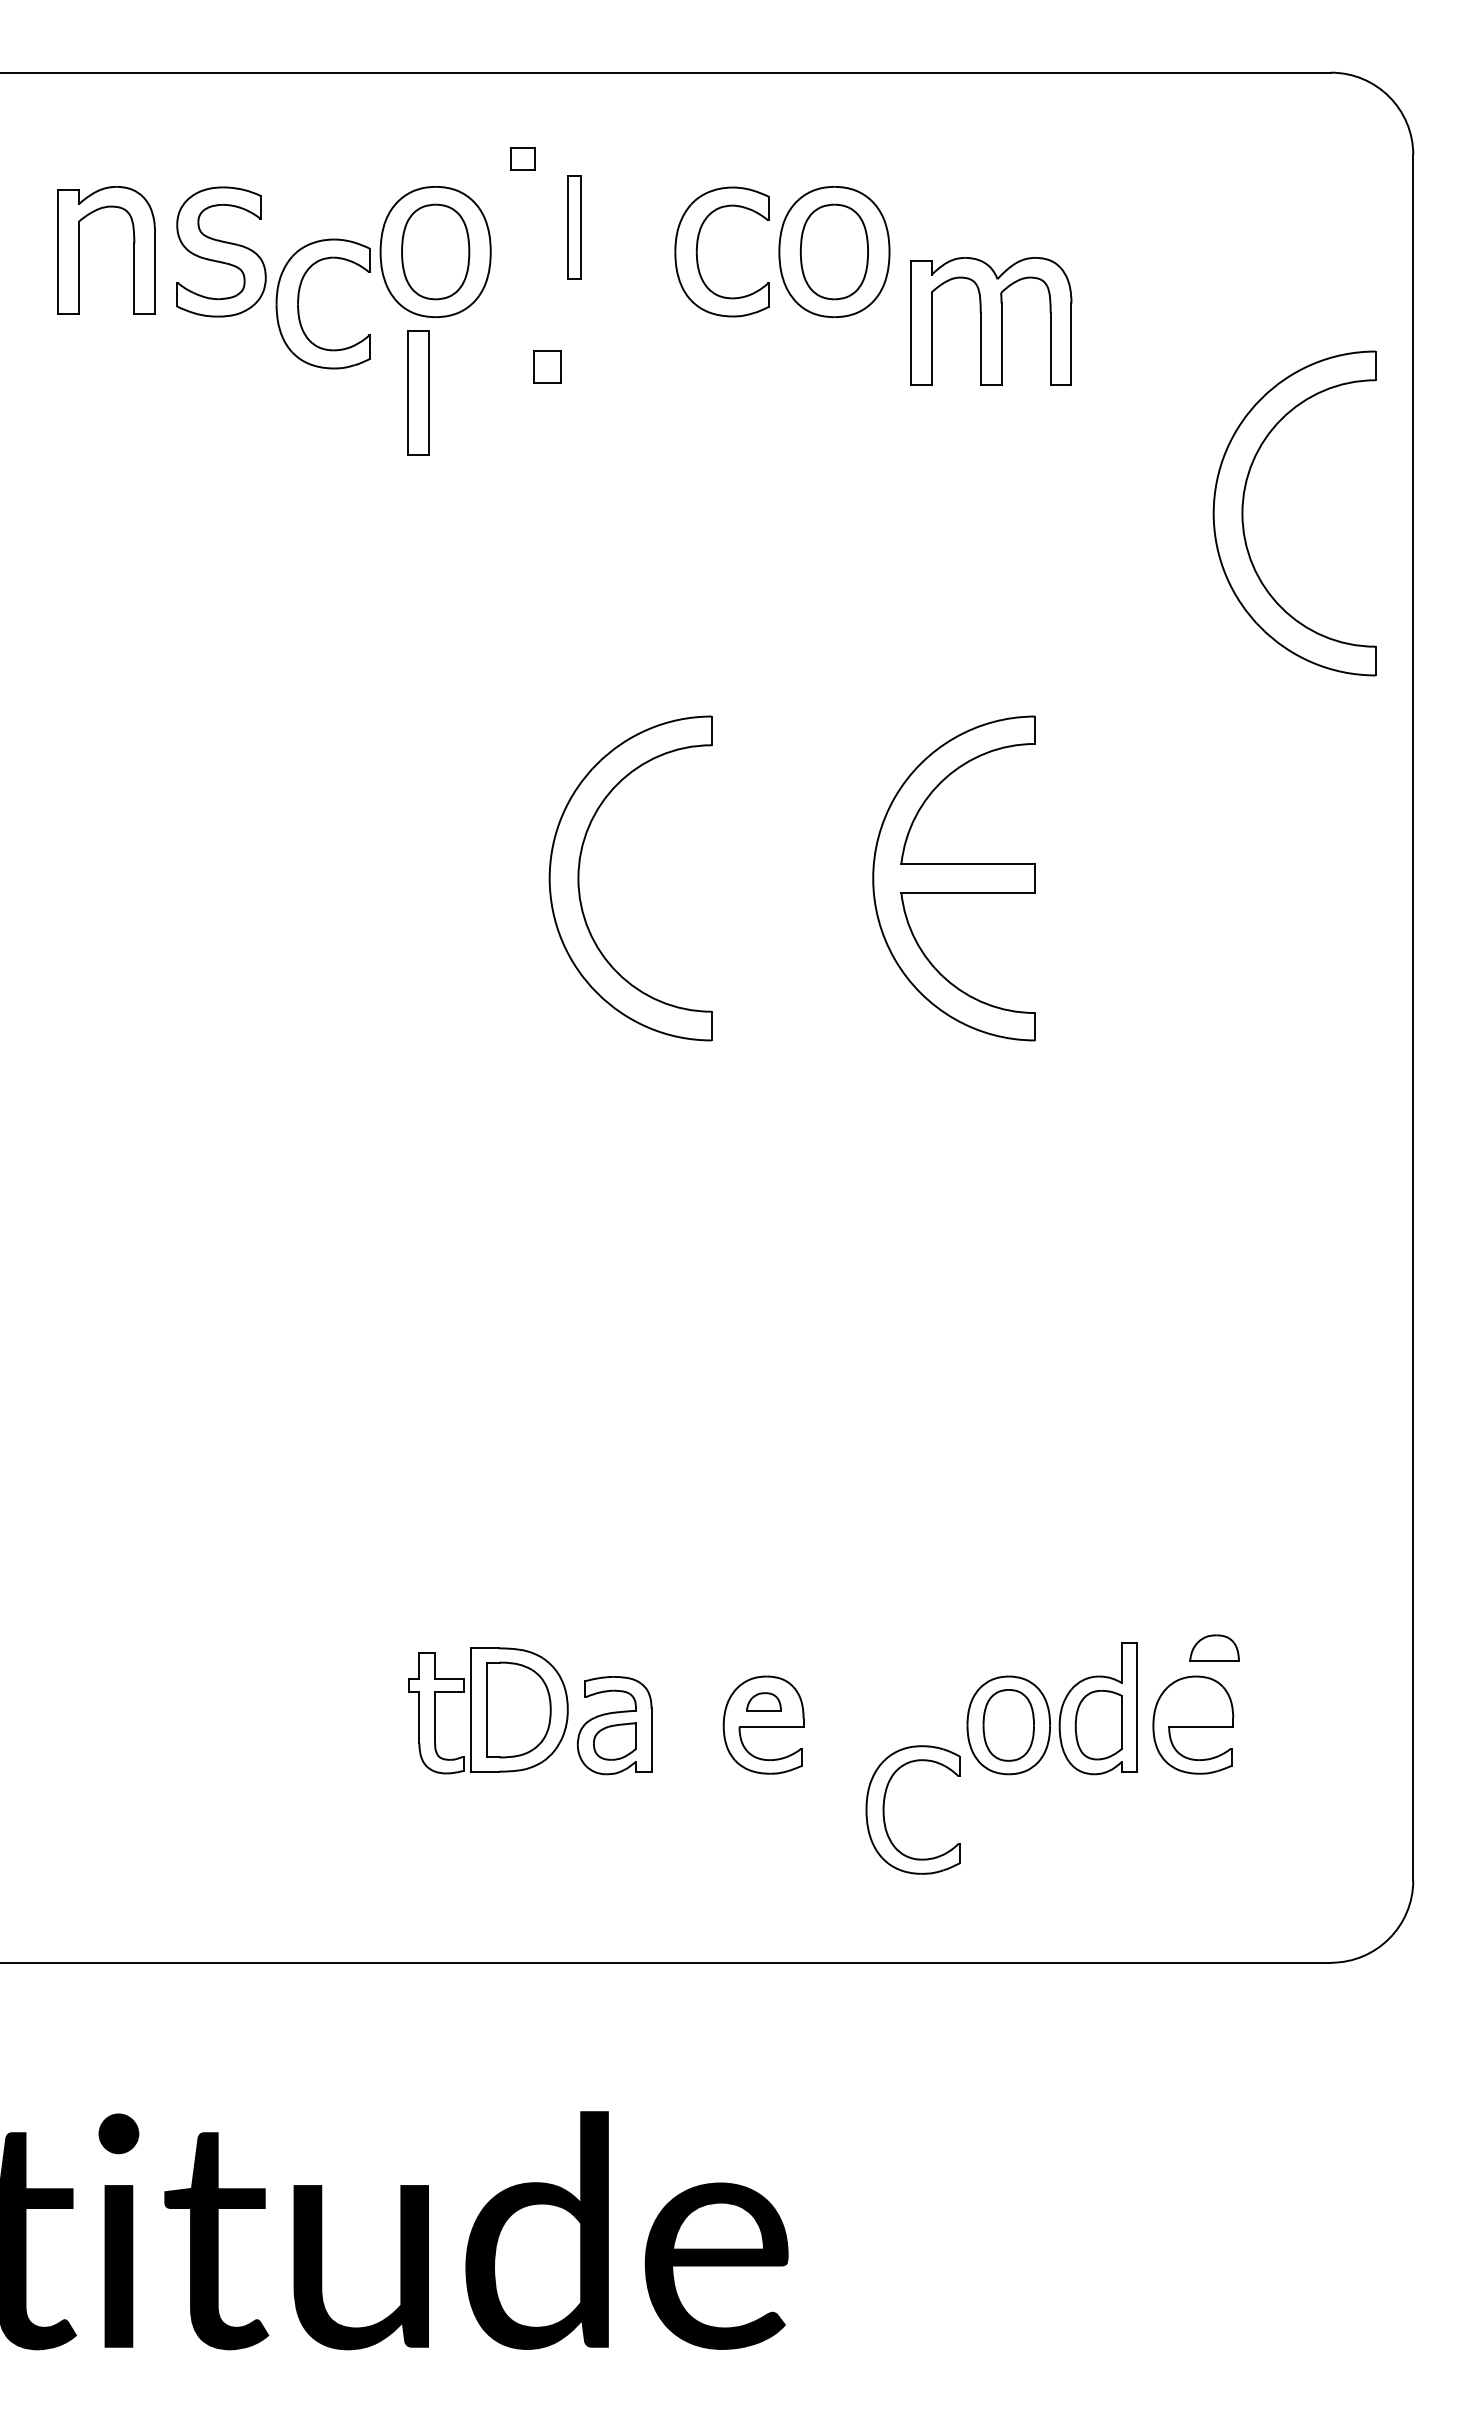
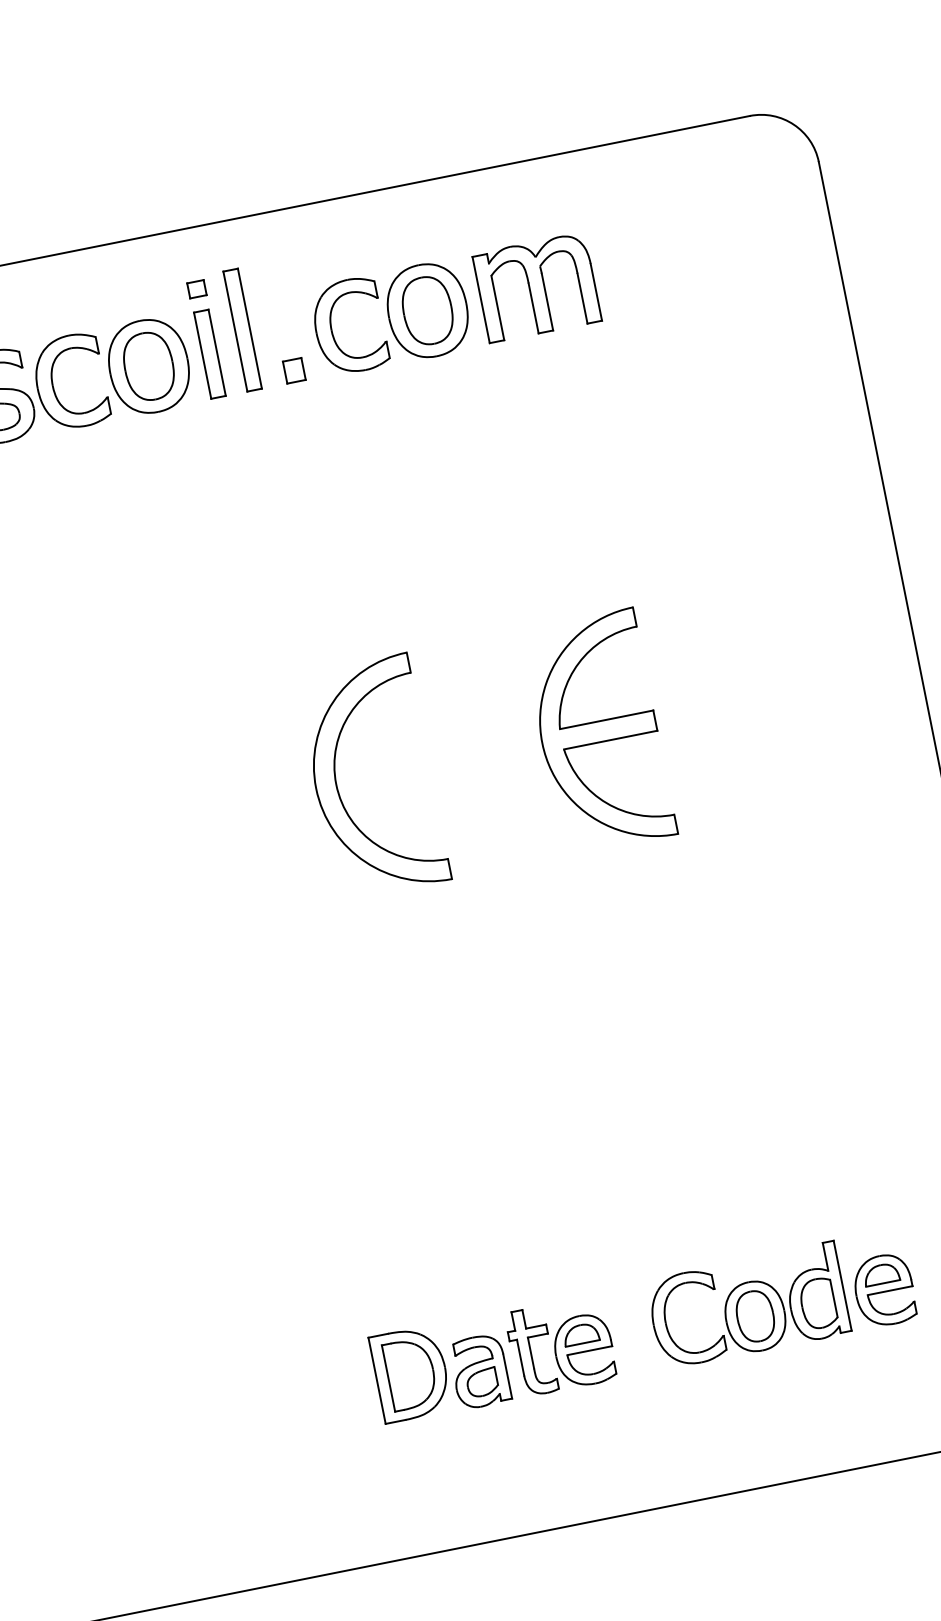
part: (574, 227) -> (242, 329), size x1.67
part: (299, 299) -> (53, 382), moved
part: (991, 321) -> (537, 287), moved
part: (547, 366) -> (294, 370), moved
part: (418, 392) -> (209, 353), moved
part: (1243, 513) -> (750, 436), removed
part: (1214, 1647) -> (881, 1273), moved
part: (763, 1701) -> (580, 1333), size x1.43
part: (436, 1713) -> (531, 1352), moved
part: (884, 1809) -> (666, 1322), moved

